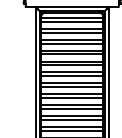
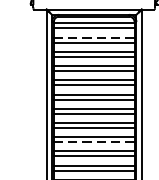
line: (72, 28) -> (94, 37), solid -> dashed
line: (72, 109) -> (94, 142), solid -> dashed

